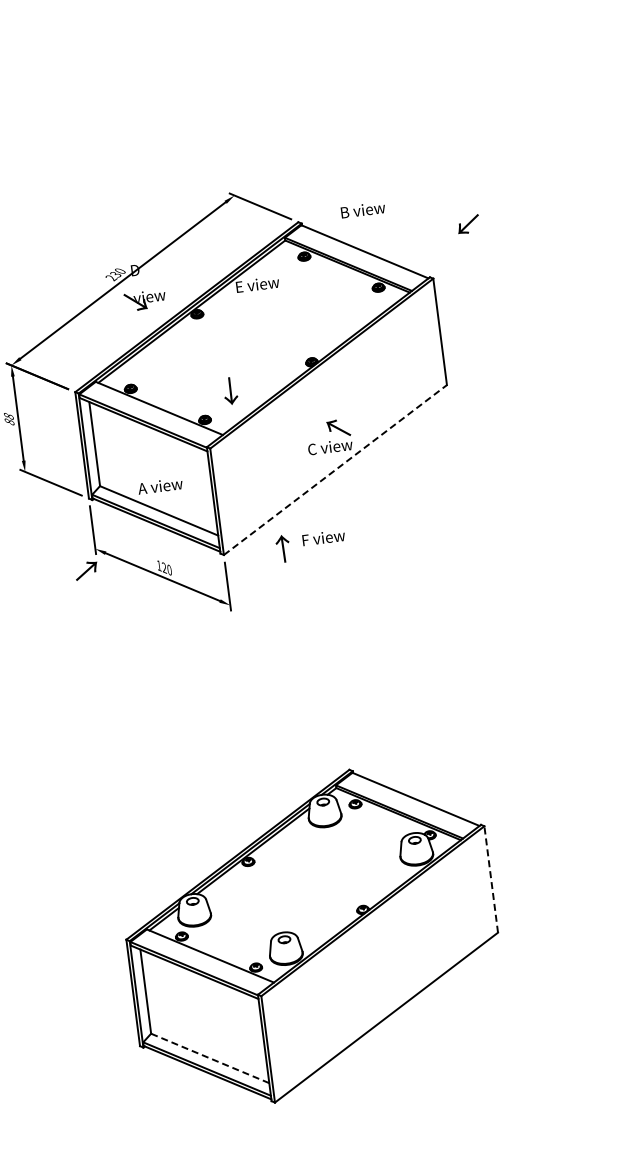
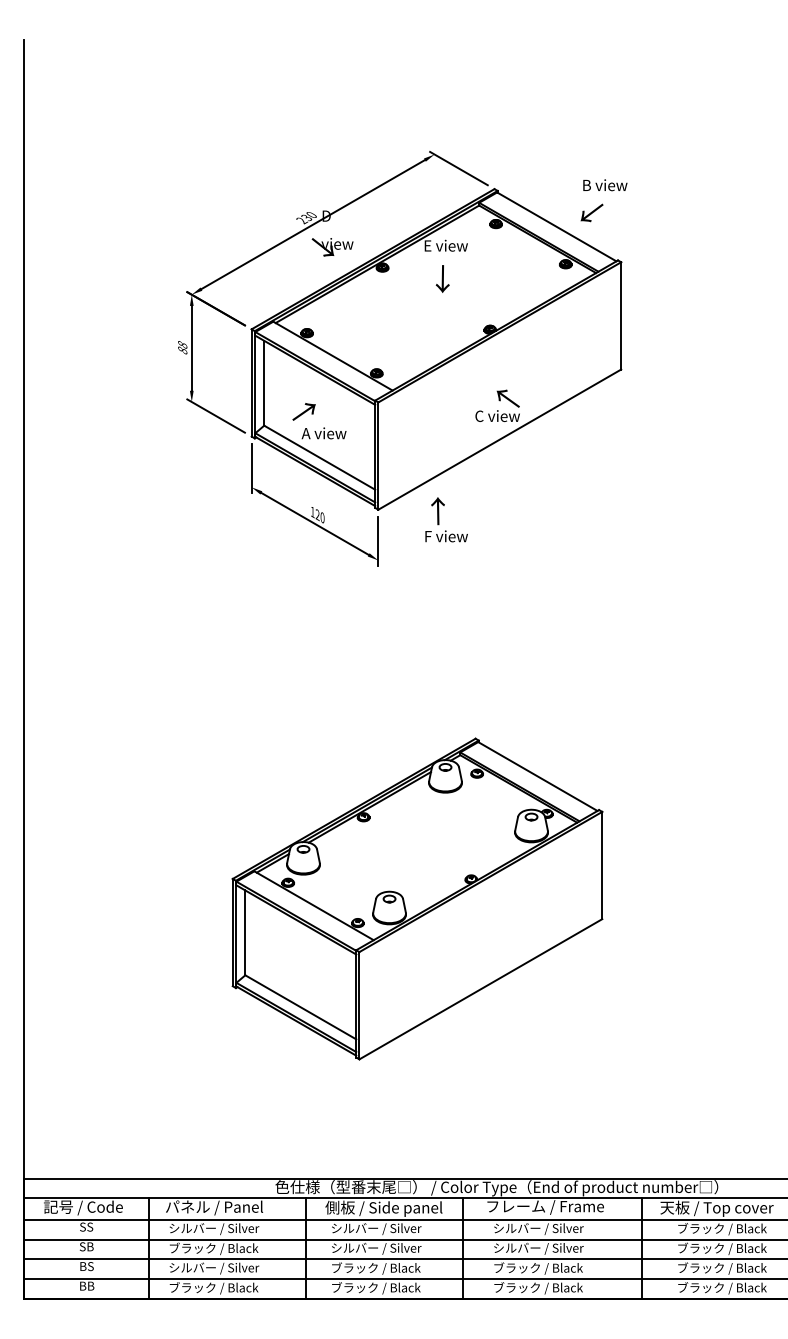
text: (363, 210) -> (605, 185), moved
text: (467, 224) -> (591, 212), moved
text: (230, 390) -> (442, 278), moved
line: (336, 469) -> (500, 439), dashed -> solid
text: (323, 537) -> (446, 536), moved
text: (85, 570) -> (303, 411), moved
line: (491, 879) -> (602, 865), dashed -> solid
line: (209, 1058) -> (300, 1007), dashed -> solid

